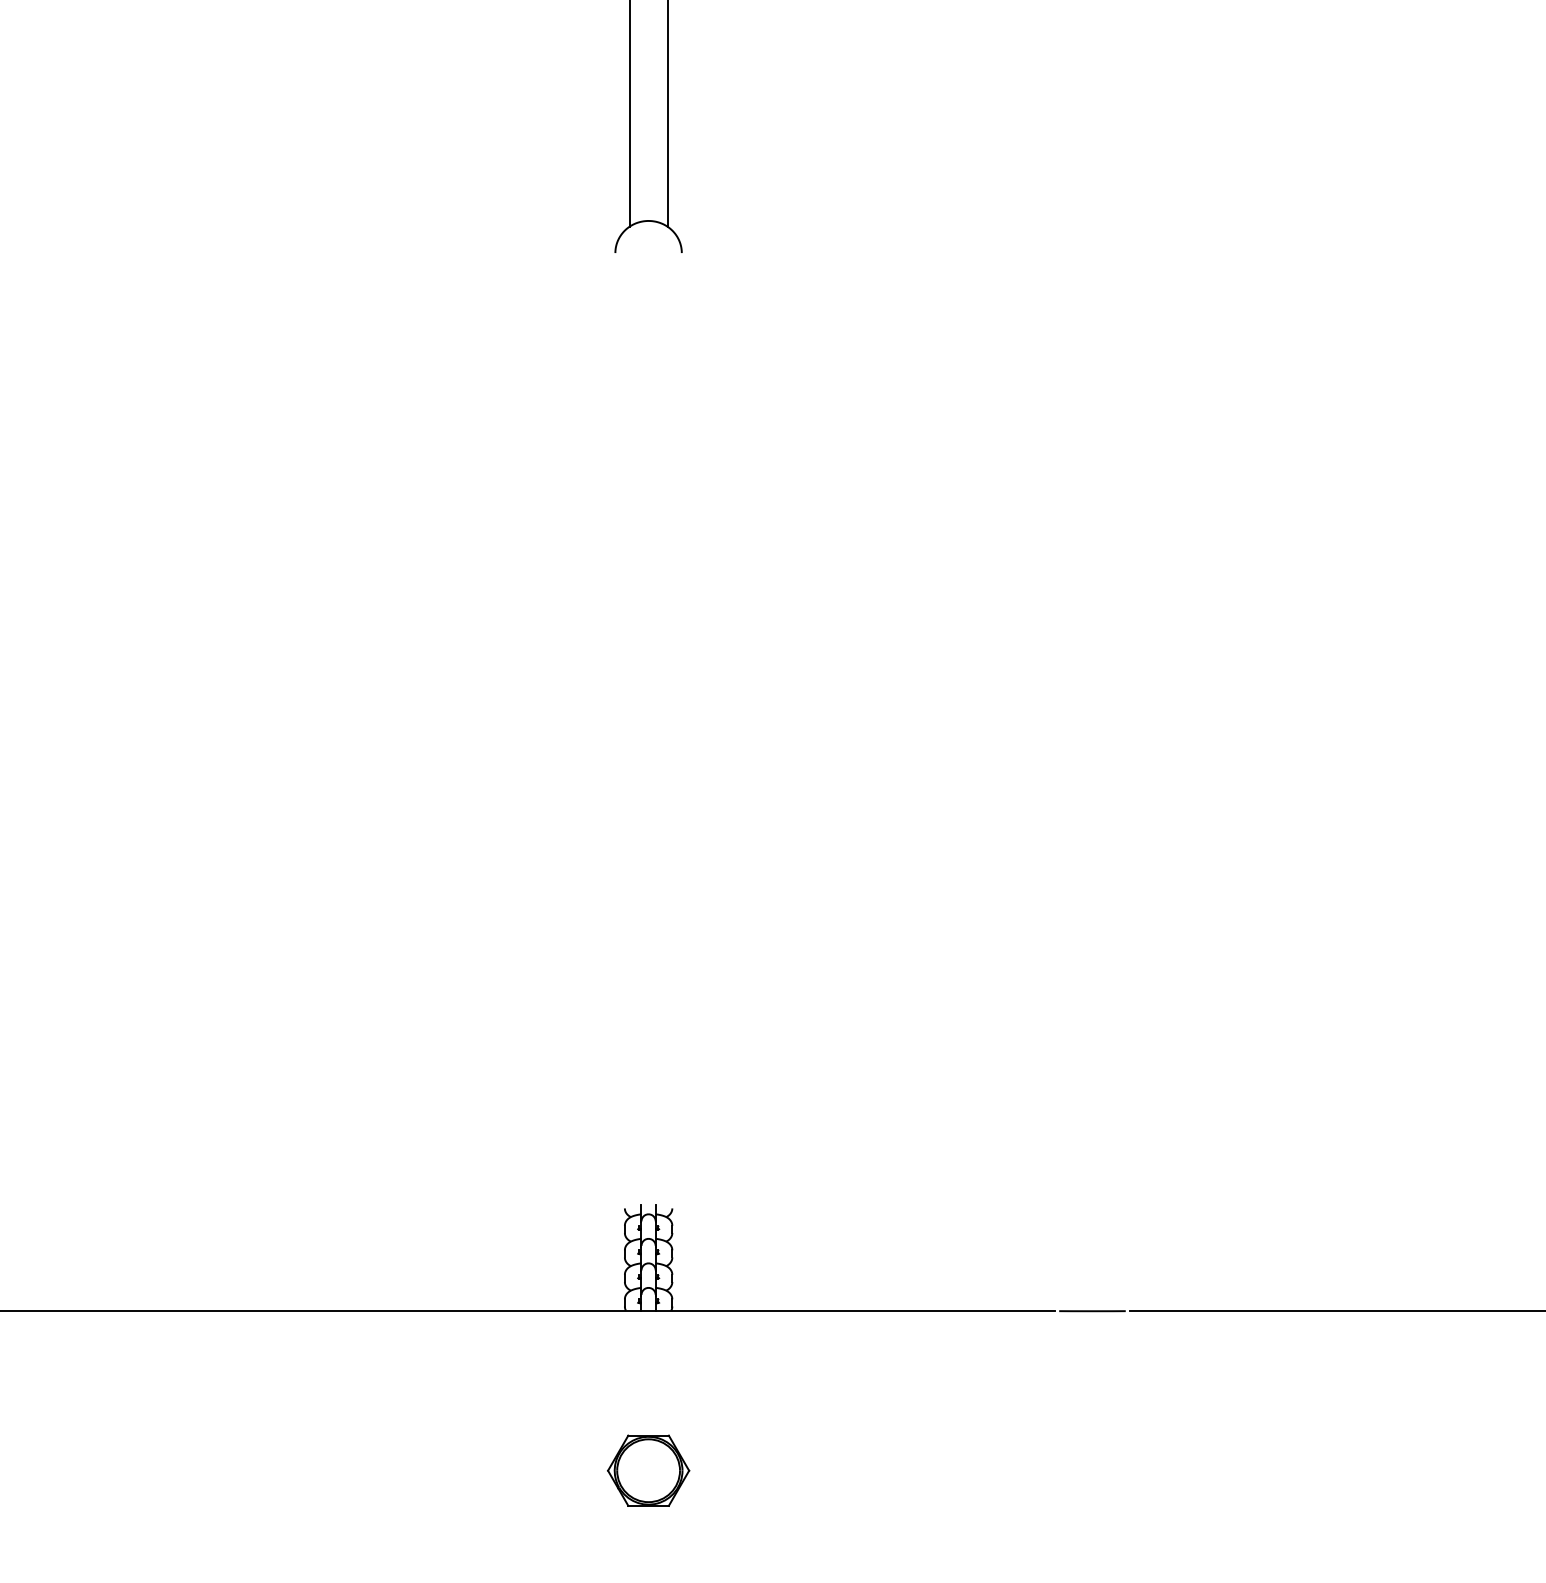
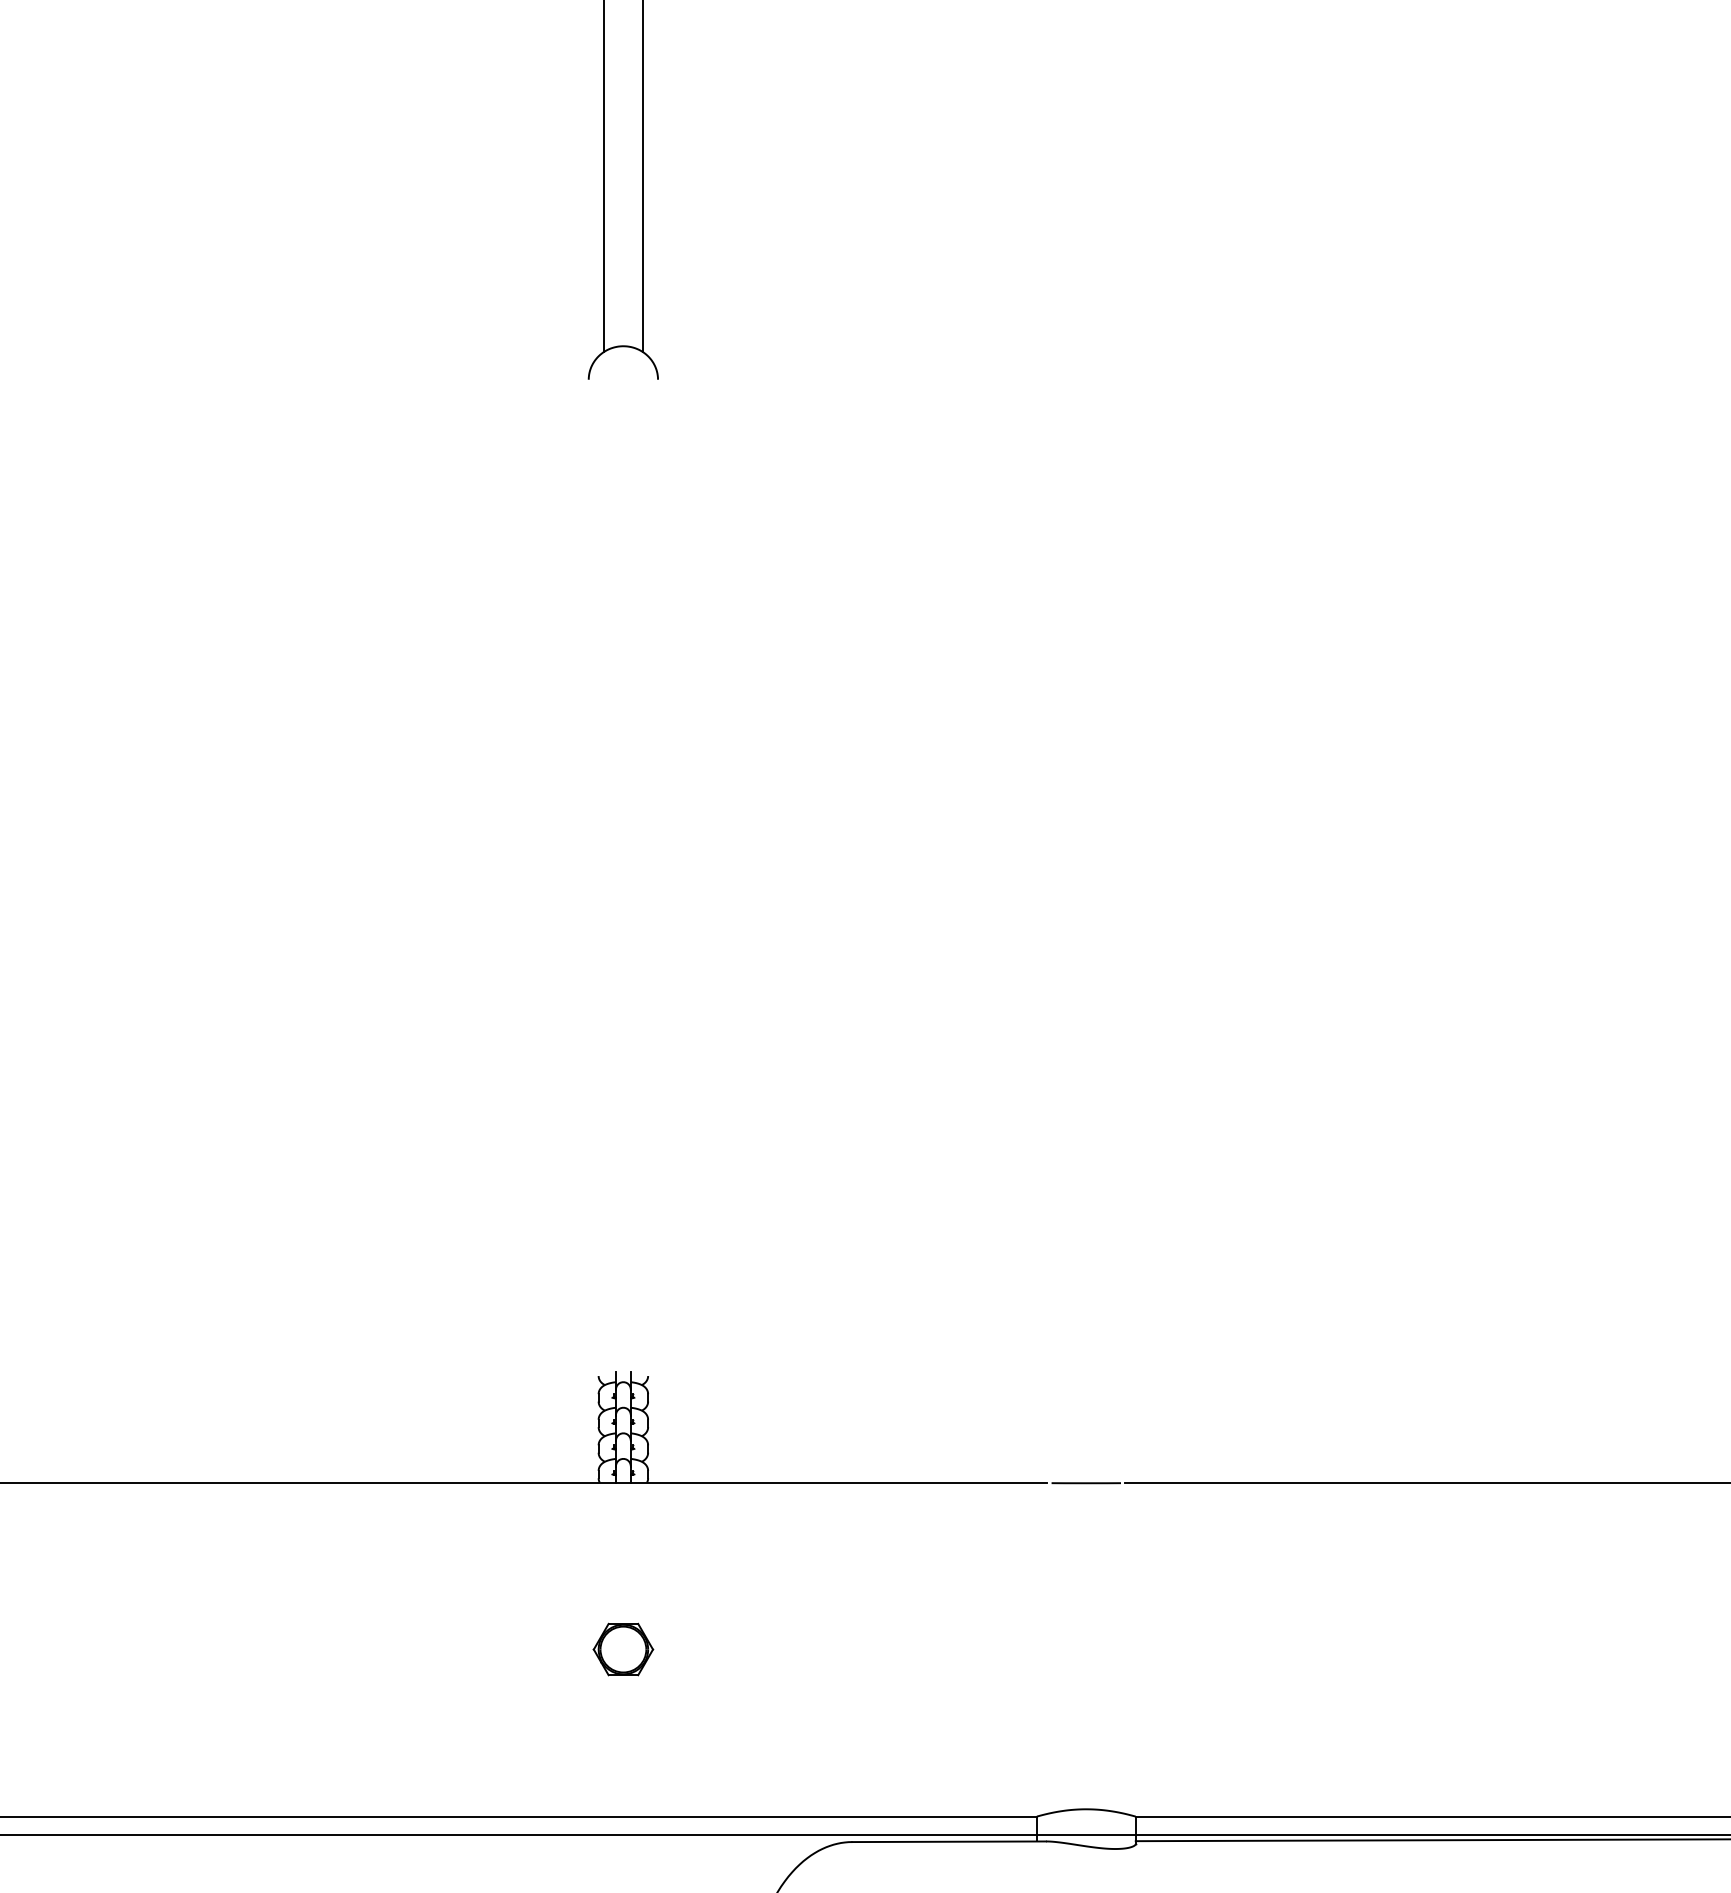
part: (648, 1470) -> (623, 1649), size x0.7

